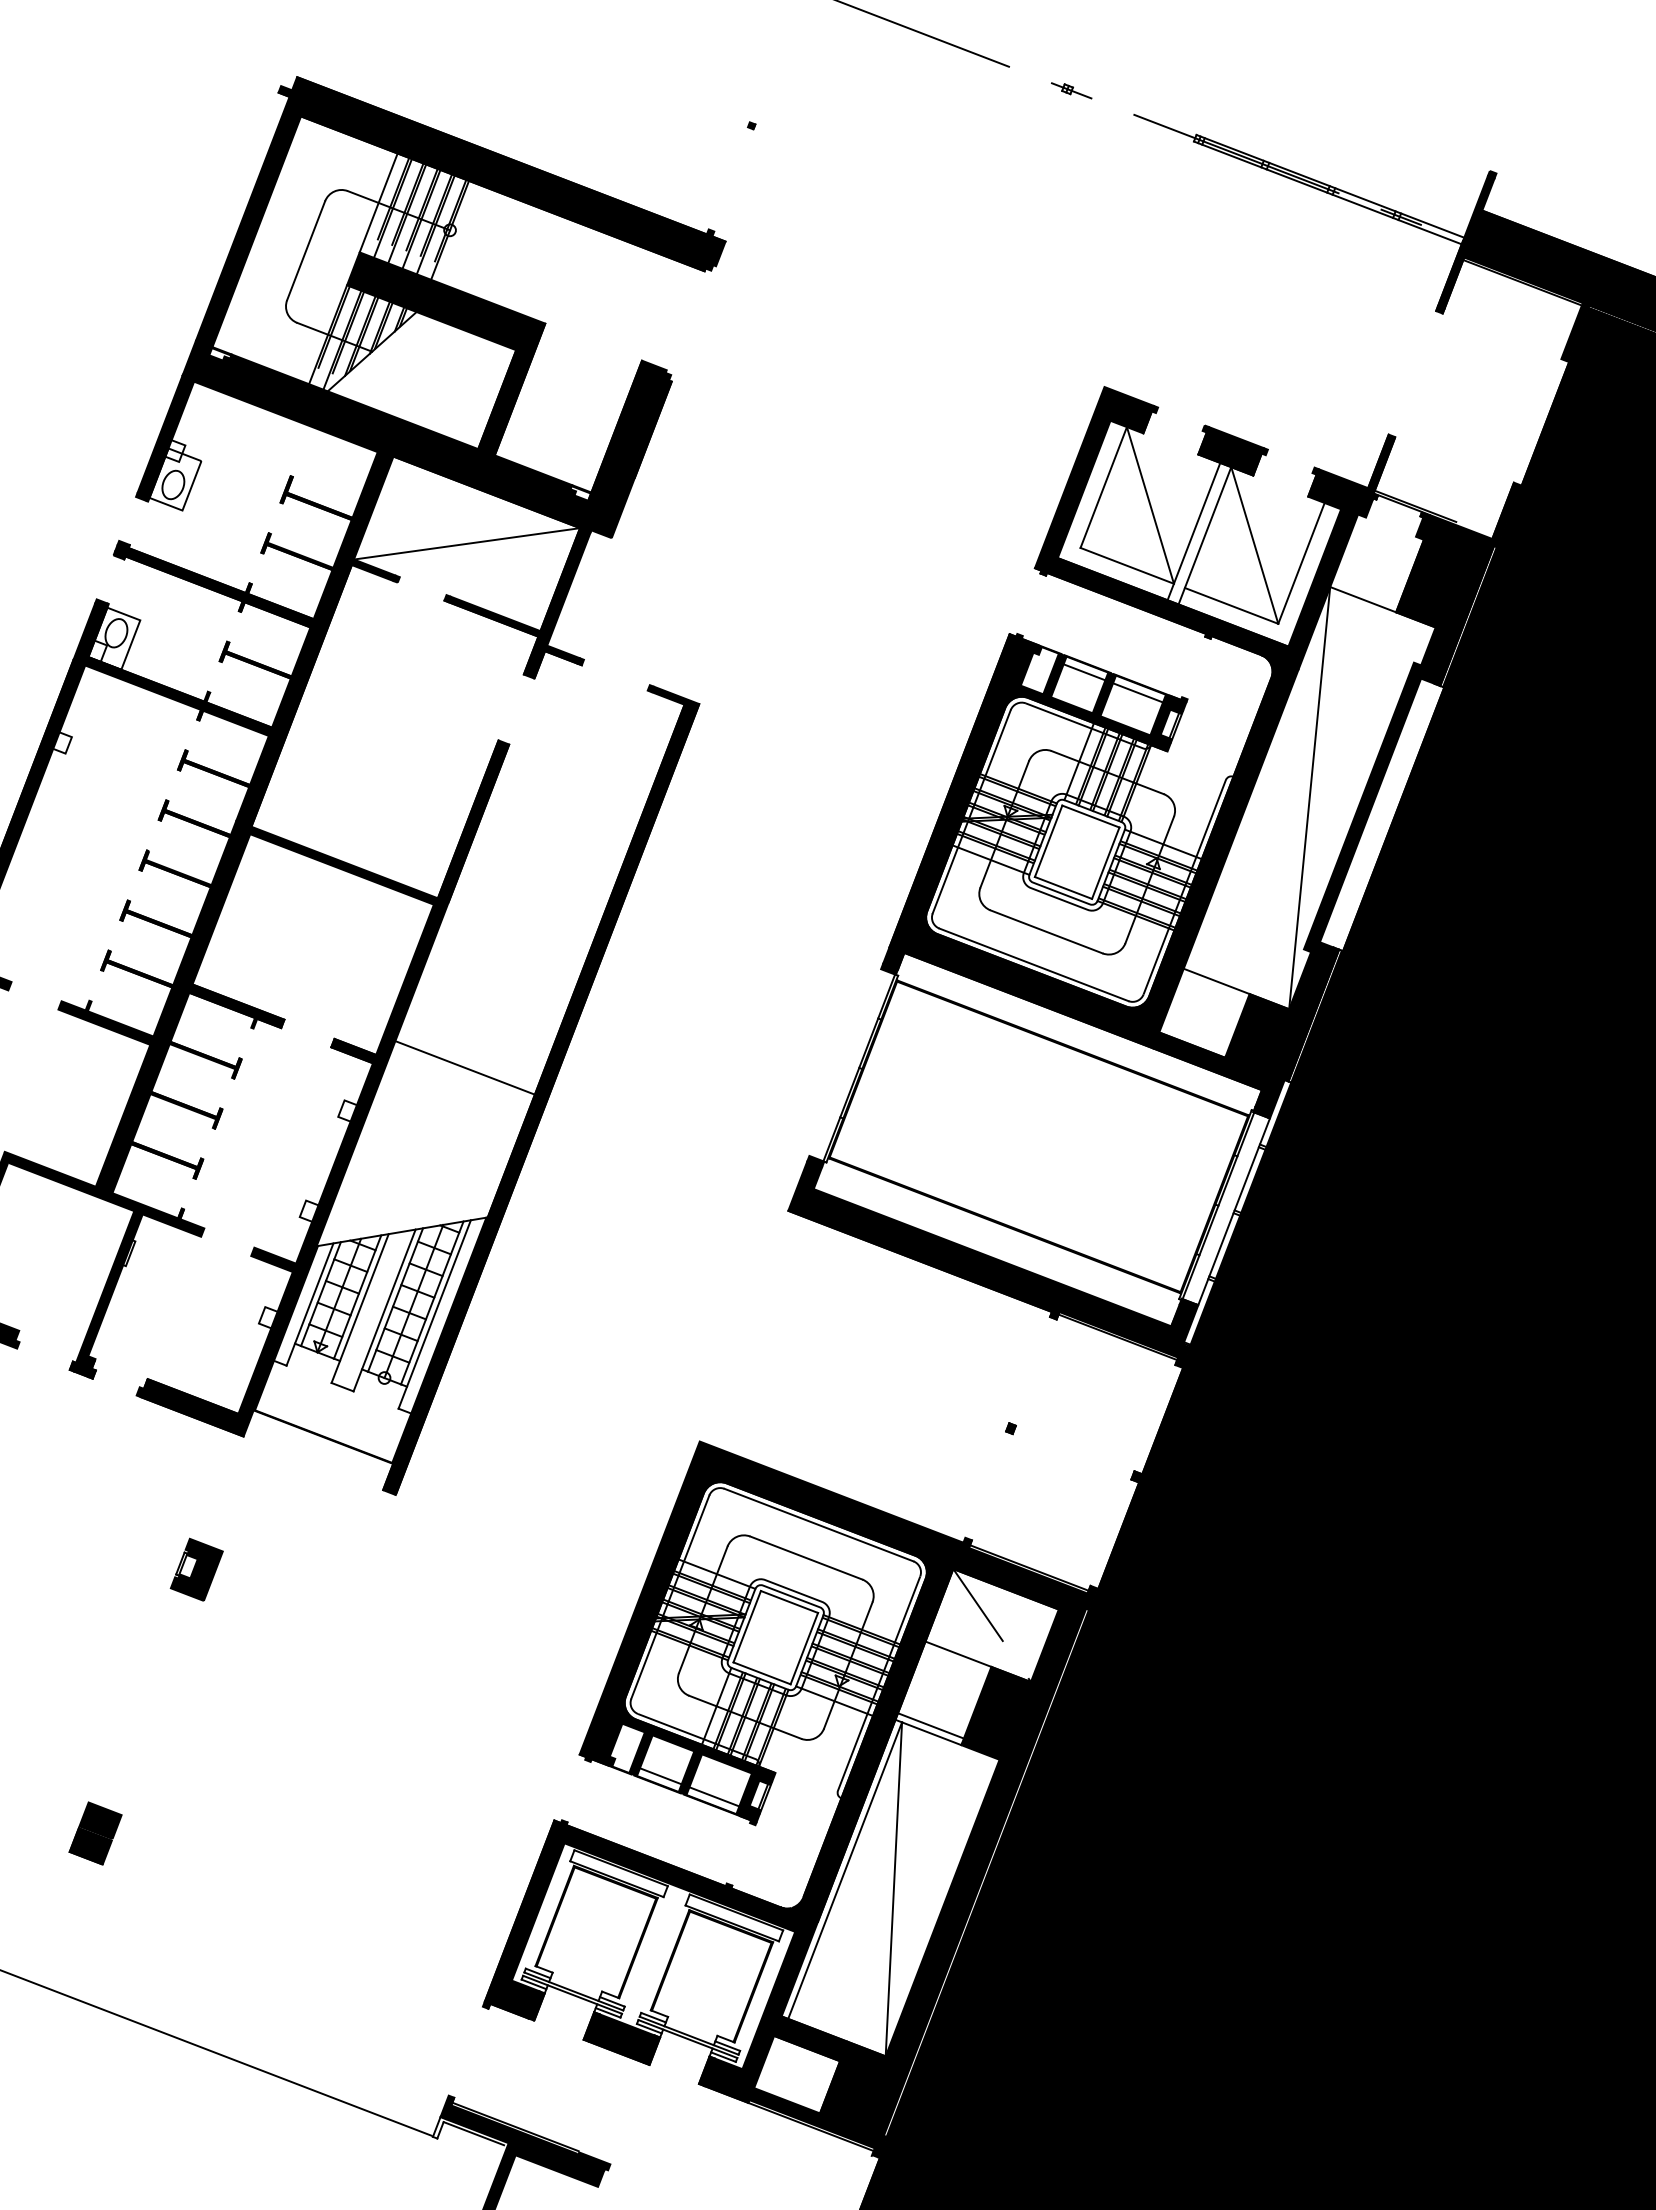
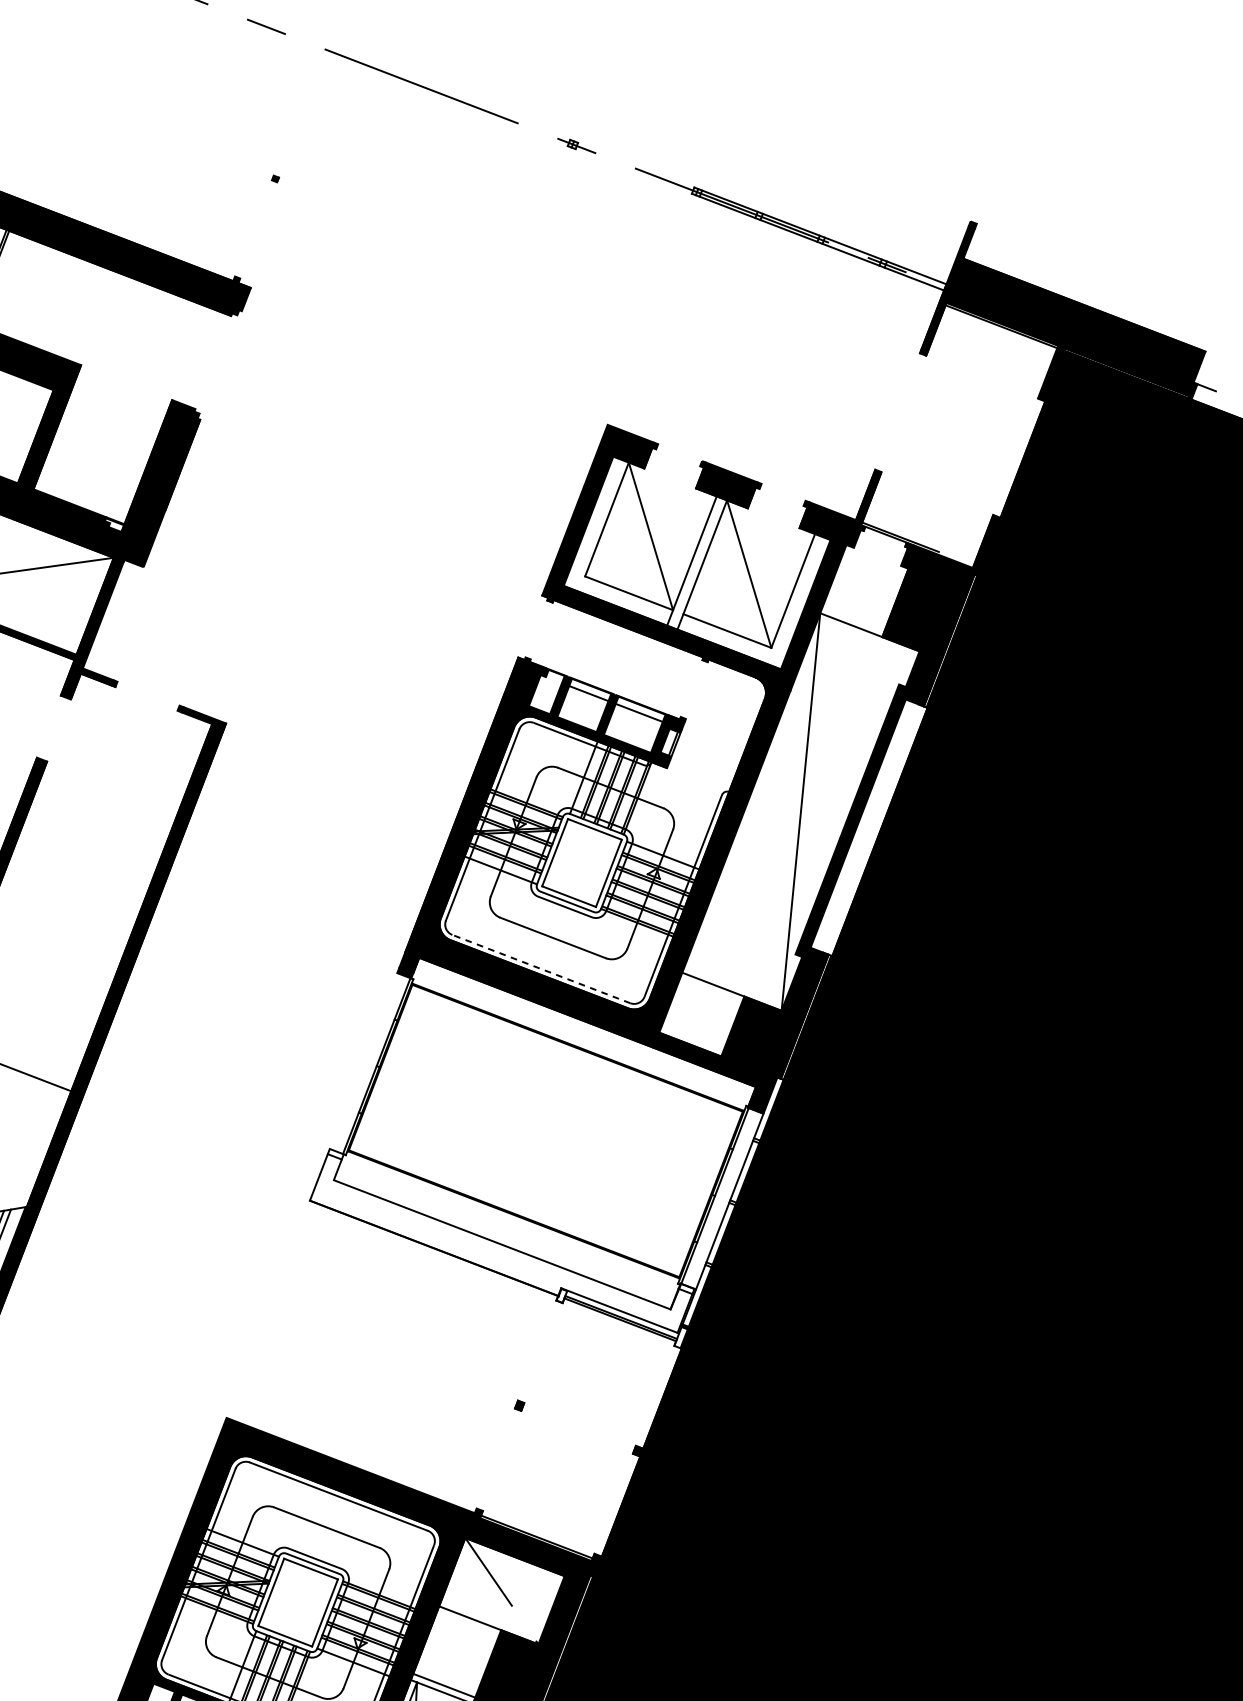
line: (1033, 964) -> (540, 968), solid -> dashed
fill: (993, 1261) -> (503, 1248), removed

